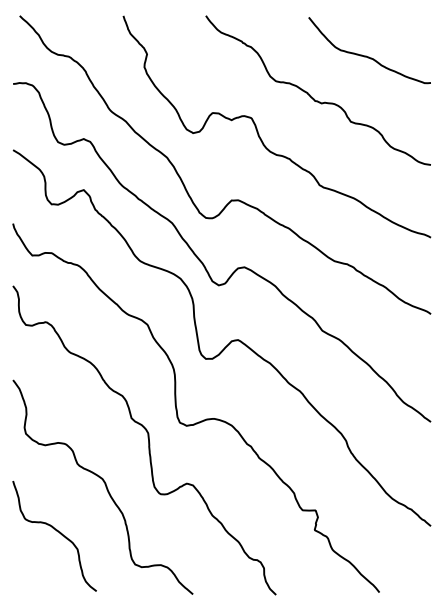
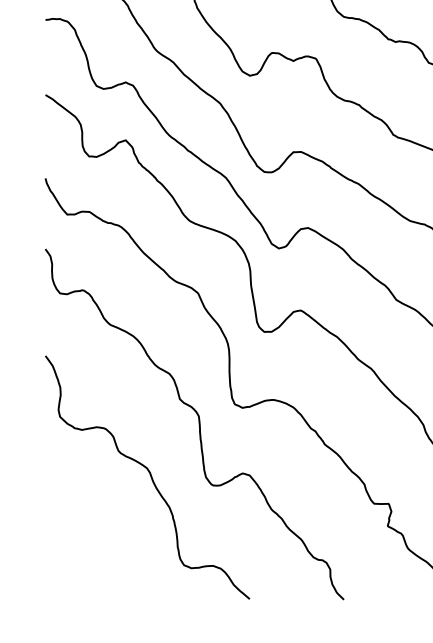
curve: (56, 531) -> (94, 527), removed

